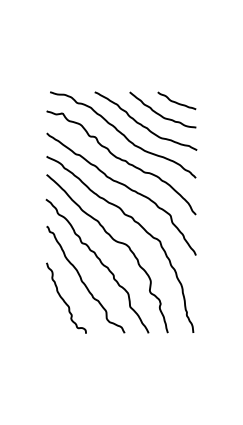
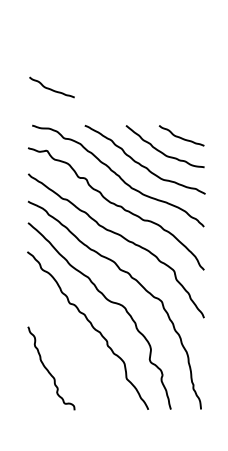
curve: (66, 60) -> (51, 88), added
curve: (83, 281) -> (71, 348), removed

